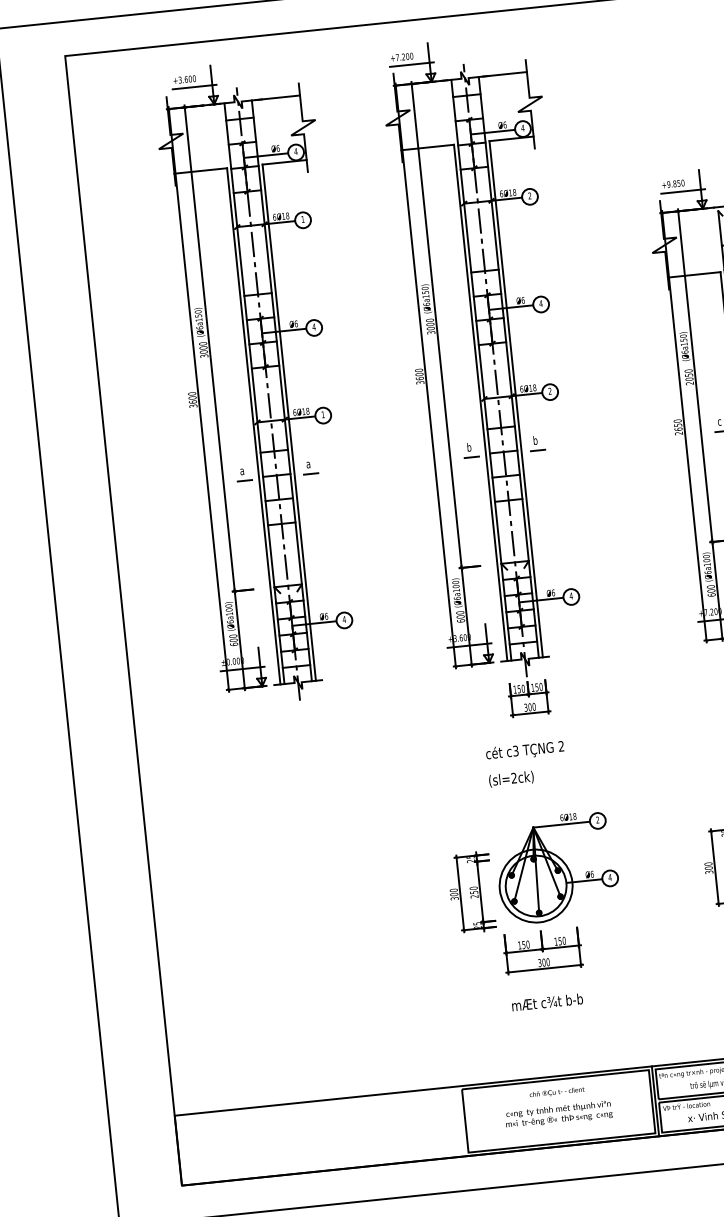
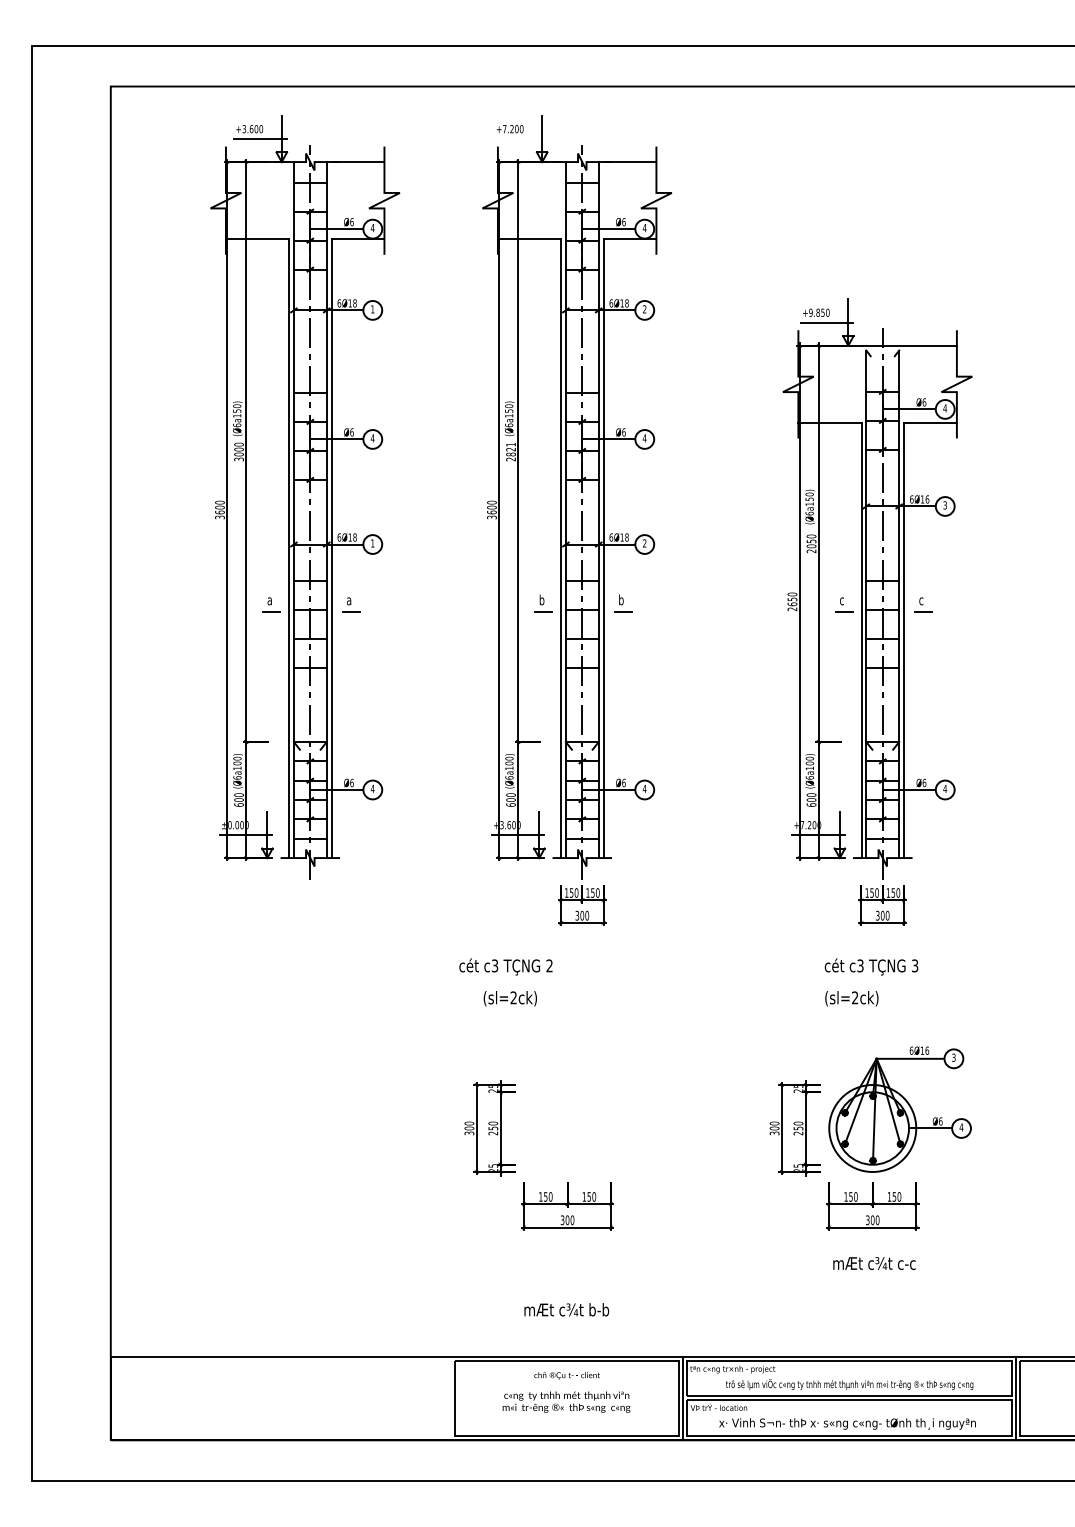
line: (411, 64) -> (520, 139), removed
text: (430, 326) -> (510, 451), 3000 -> 2821
text: (524, 750) -> (505, 966), moved
text: (510, 779) -> (509, 998), moved
part: (556, 867) -> (594, 1109), removed
text: (547, 1002) -> (566, 1309), moved

